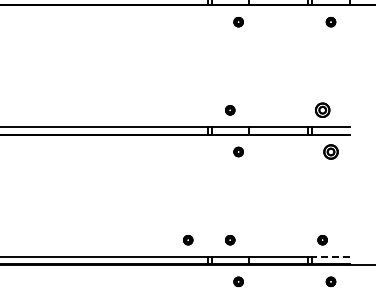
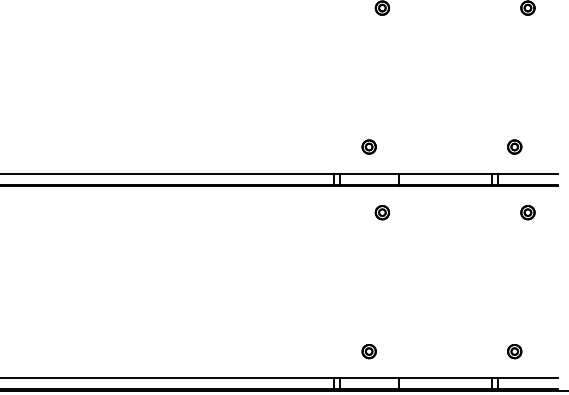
part: (322, 110) -> (514, 147), size x0.62
part: (330, 151) -> (527, 211), size x0.62
part: (188, 240) -> (303, 352), removed
line: (331, 257) -> (528, 378), dashed -> solid

